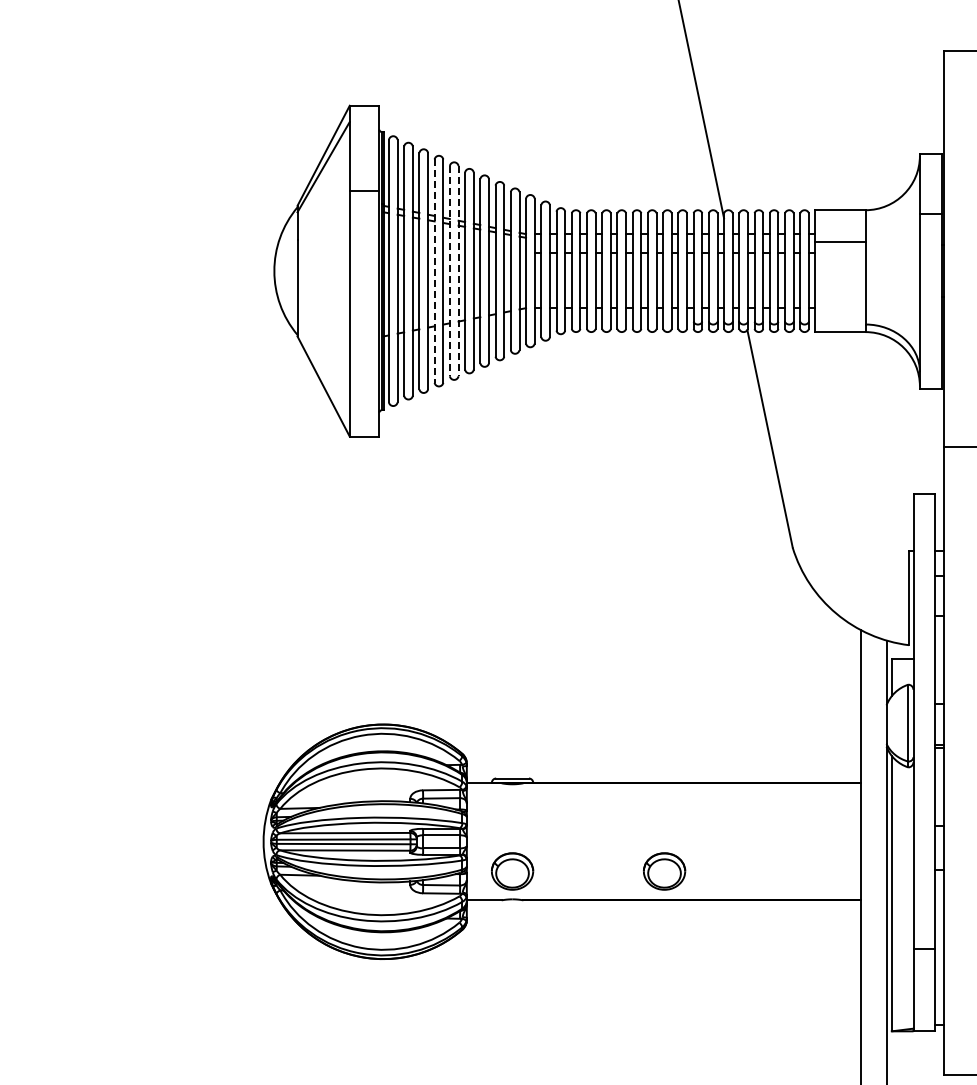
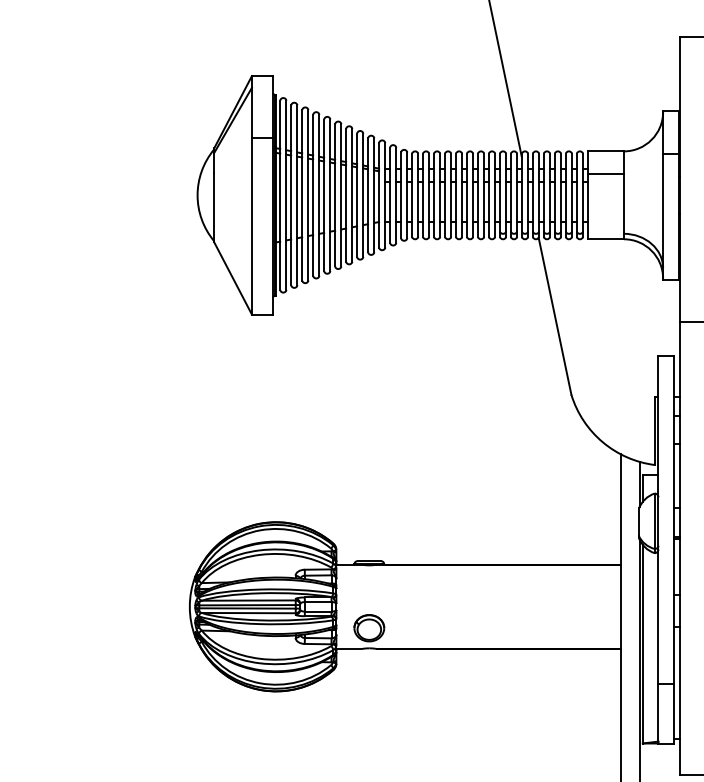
line: (434, 271) -> (313, 195), dashed -> solid
line: (449, 271) -> (323, 195), dashed -> solid
line: (458, 271) -> (330, 195), dashed -> solid
part: (664, 871) -> (478, 628), removed

